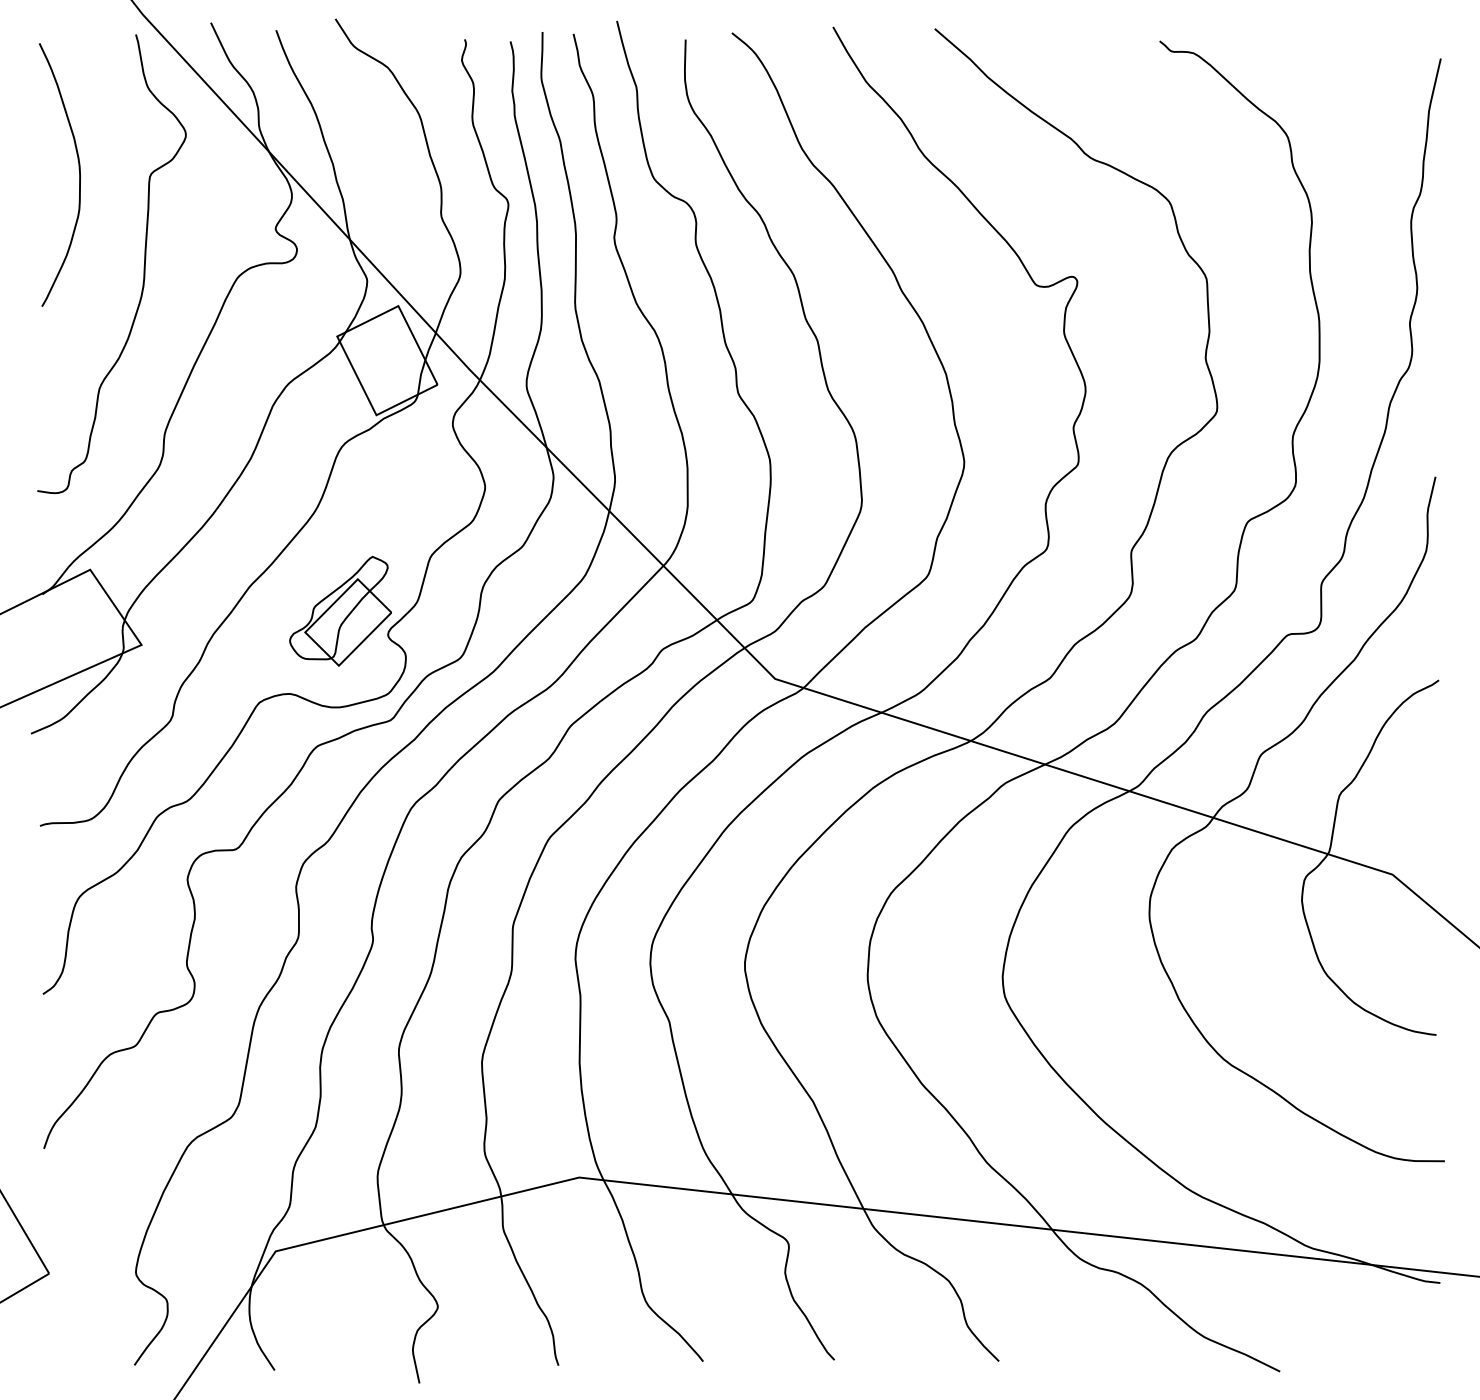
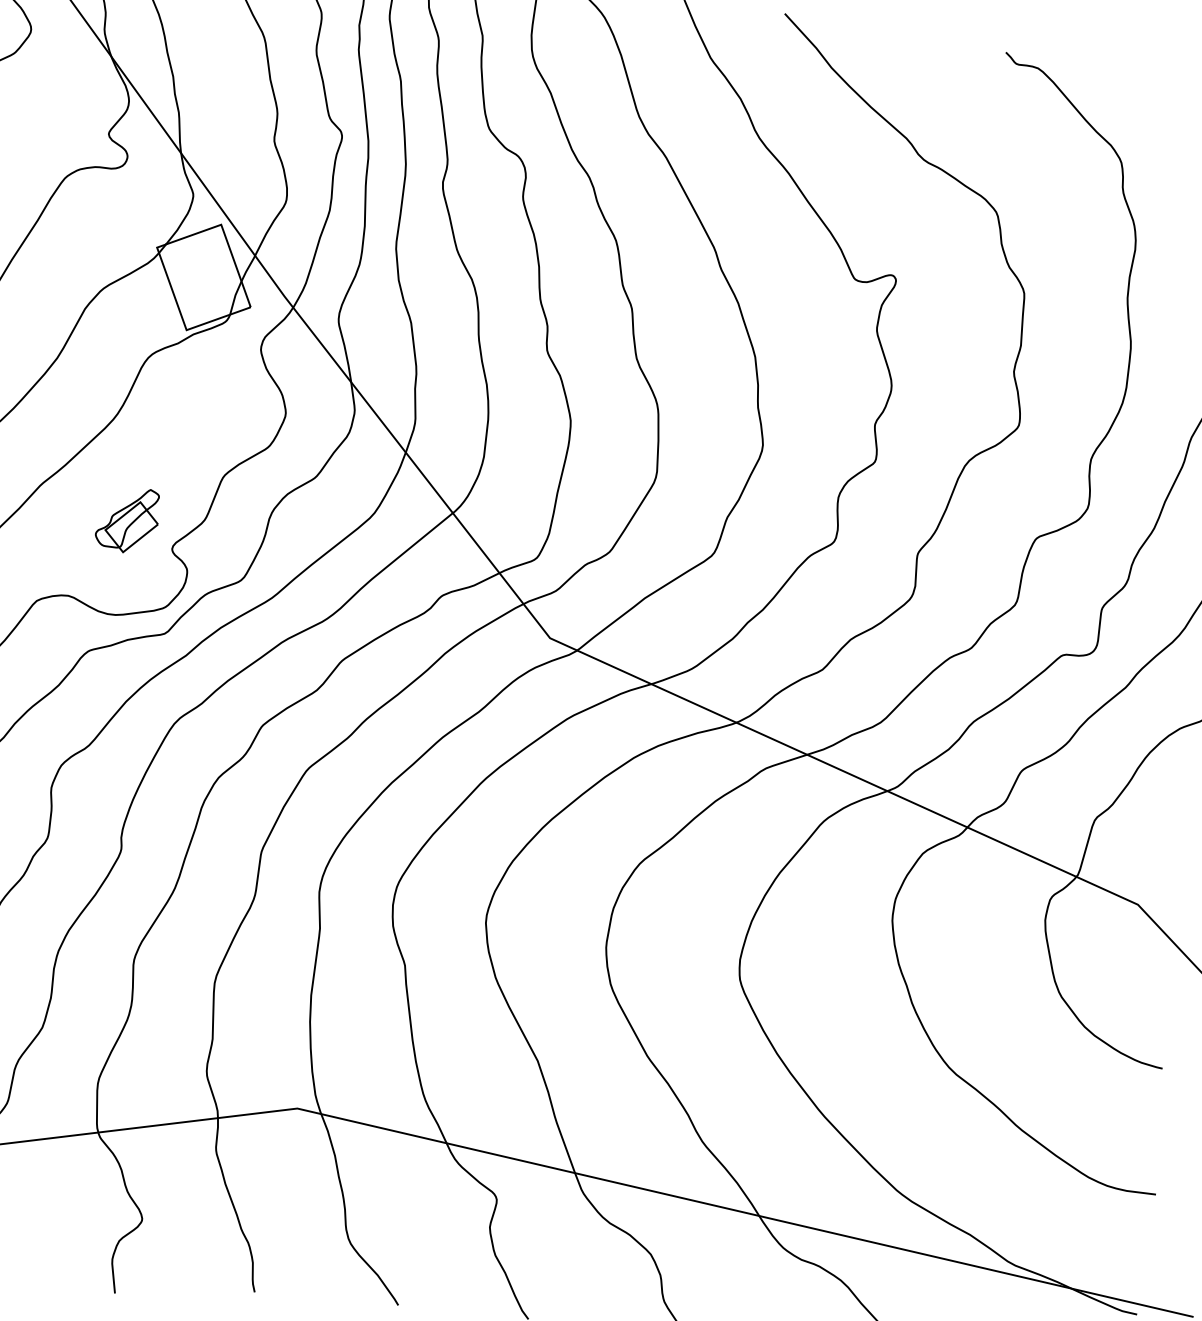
part: (340, 611) -> (127, 520), size x0.6

